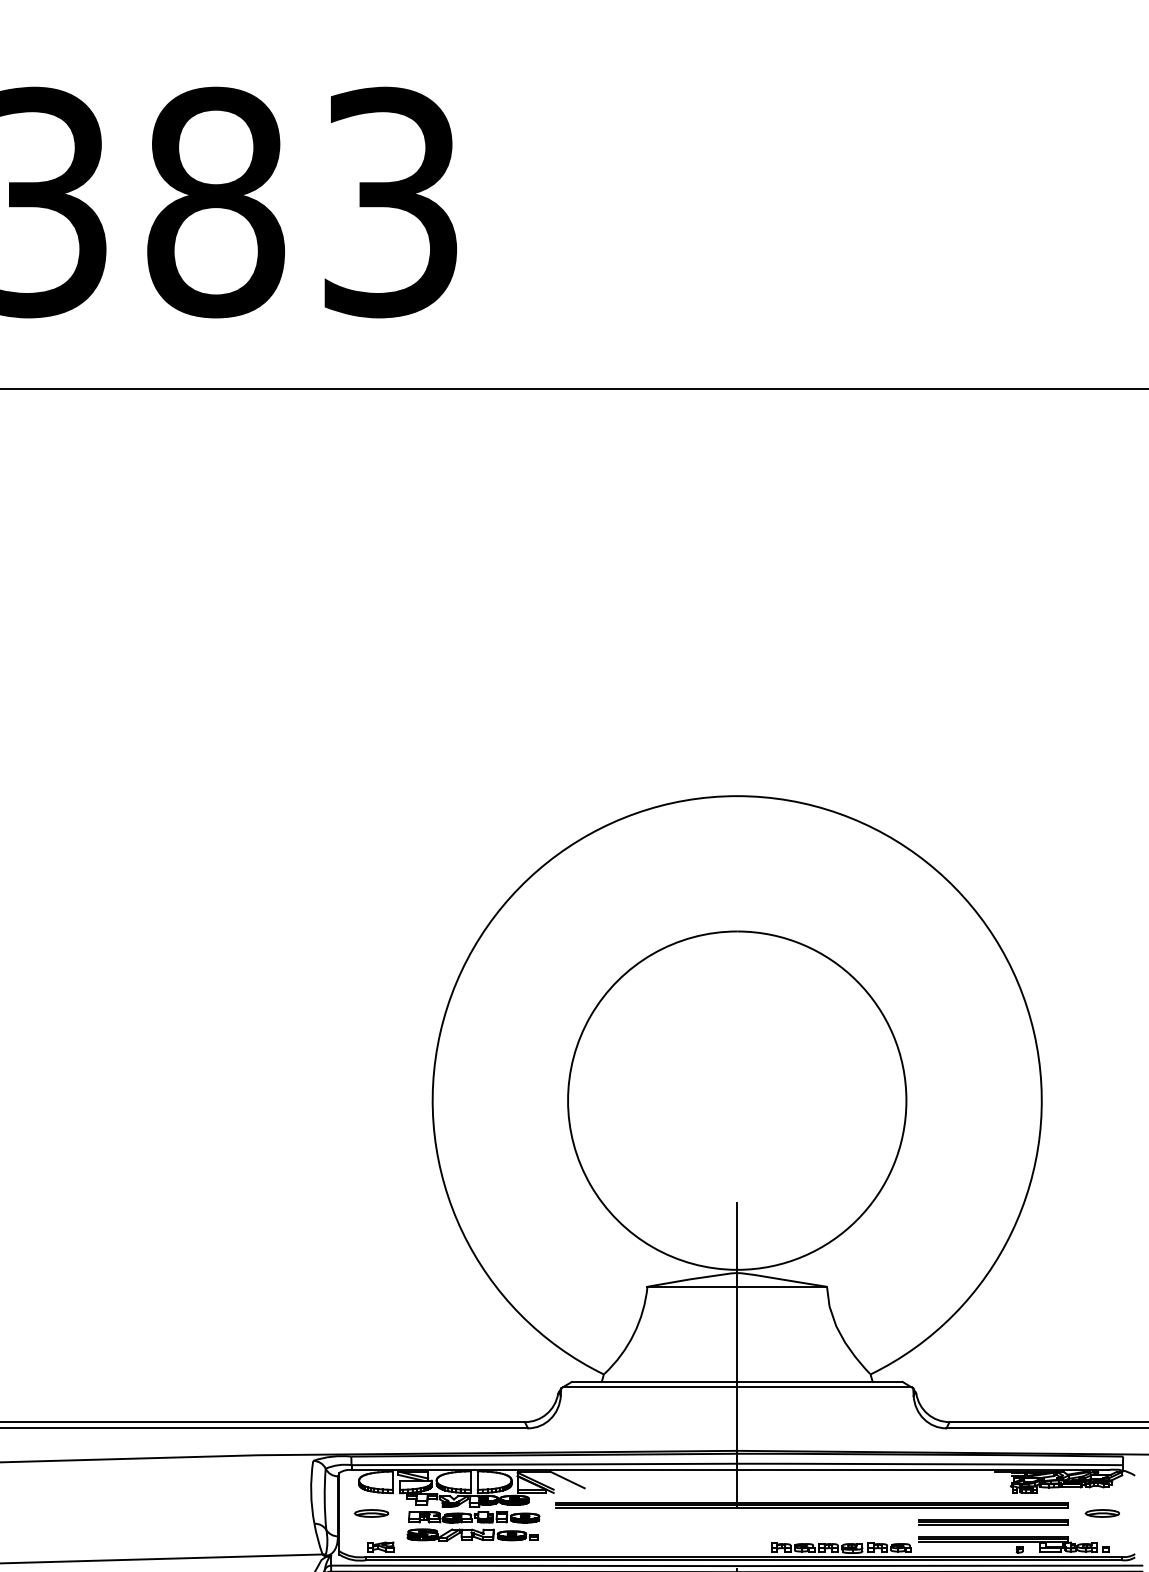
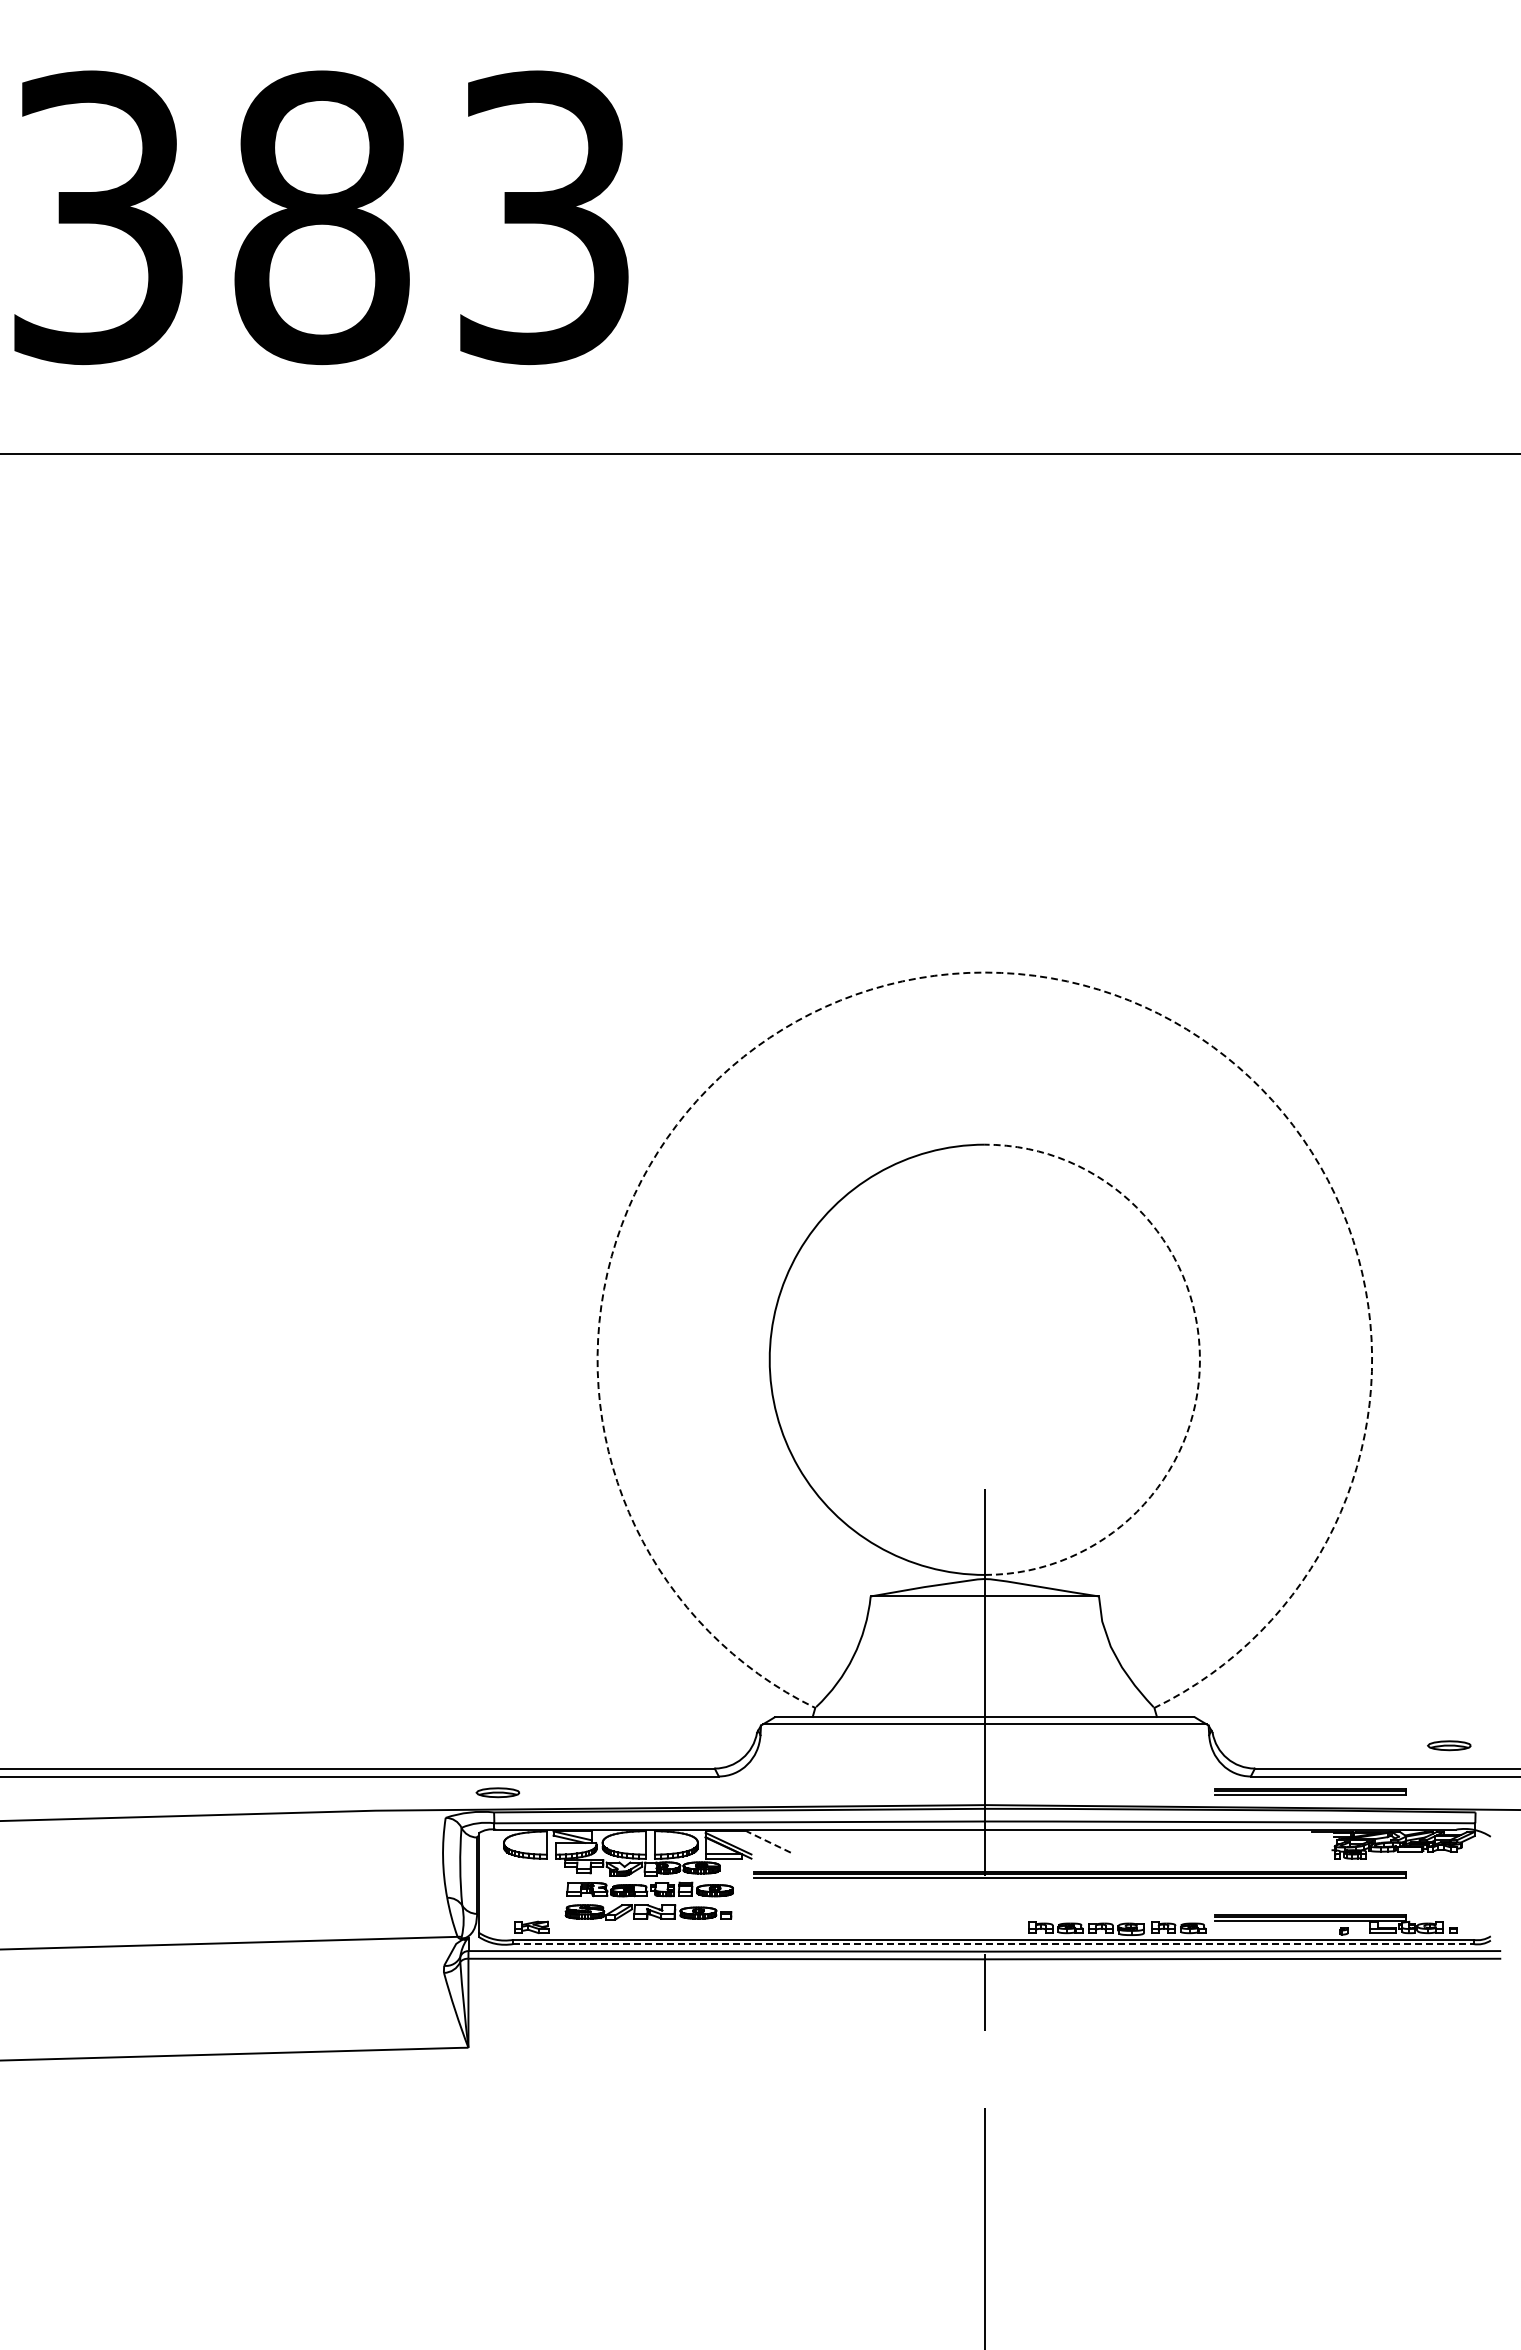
arc: (736, 796) -> (984, 972), solid -> dashed
arc: (906, 1100) -> (1199, 1359), solid -> dashed
line: (567, 1479) -> (768, 1841), solid -> dashed
part: (371, 1513) -> (497, 1792), moved
part: (1102, 1513) -> (1449, 1745), moved
part: (993, 1521) -> (1310, 1791), moved
line: (744, 1560) -> (993, 1944), solid -> dashed

